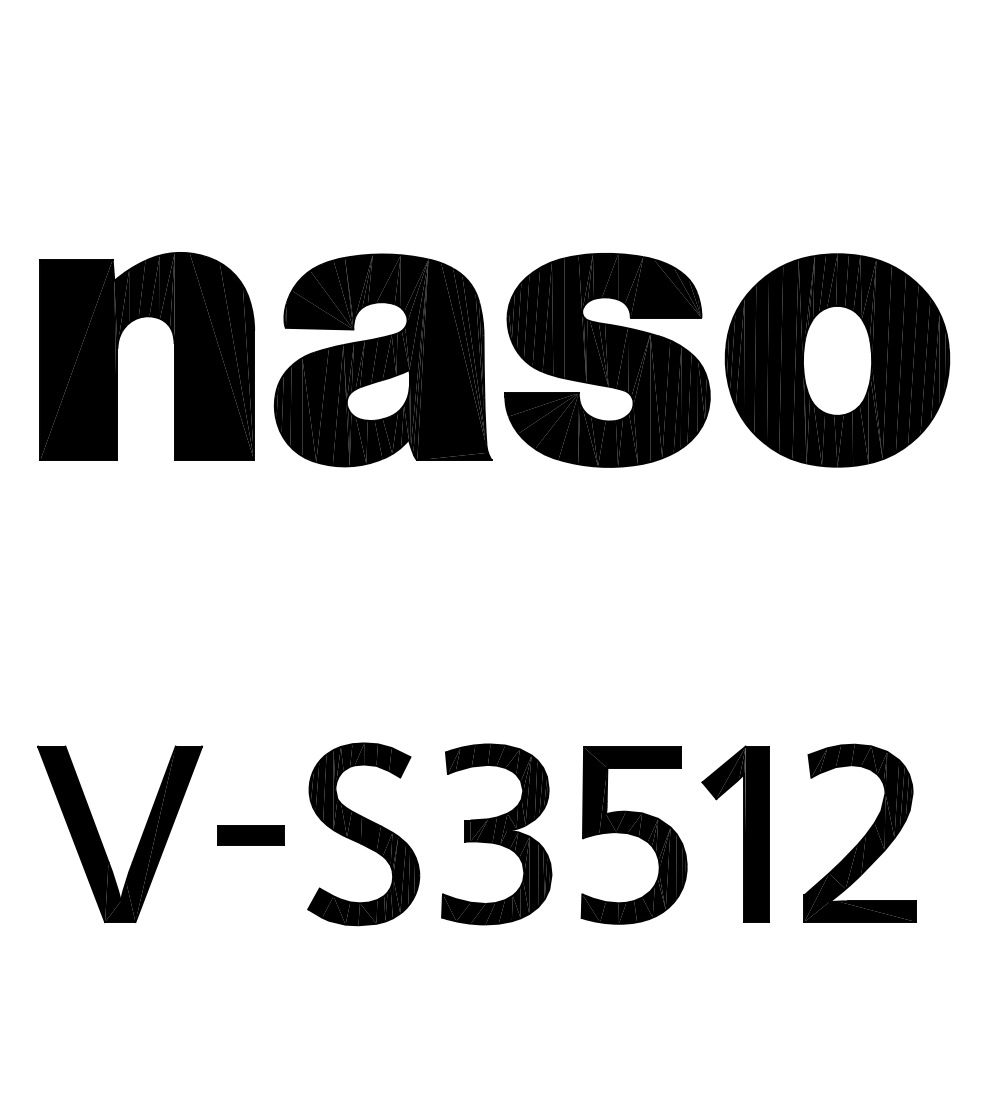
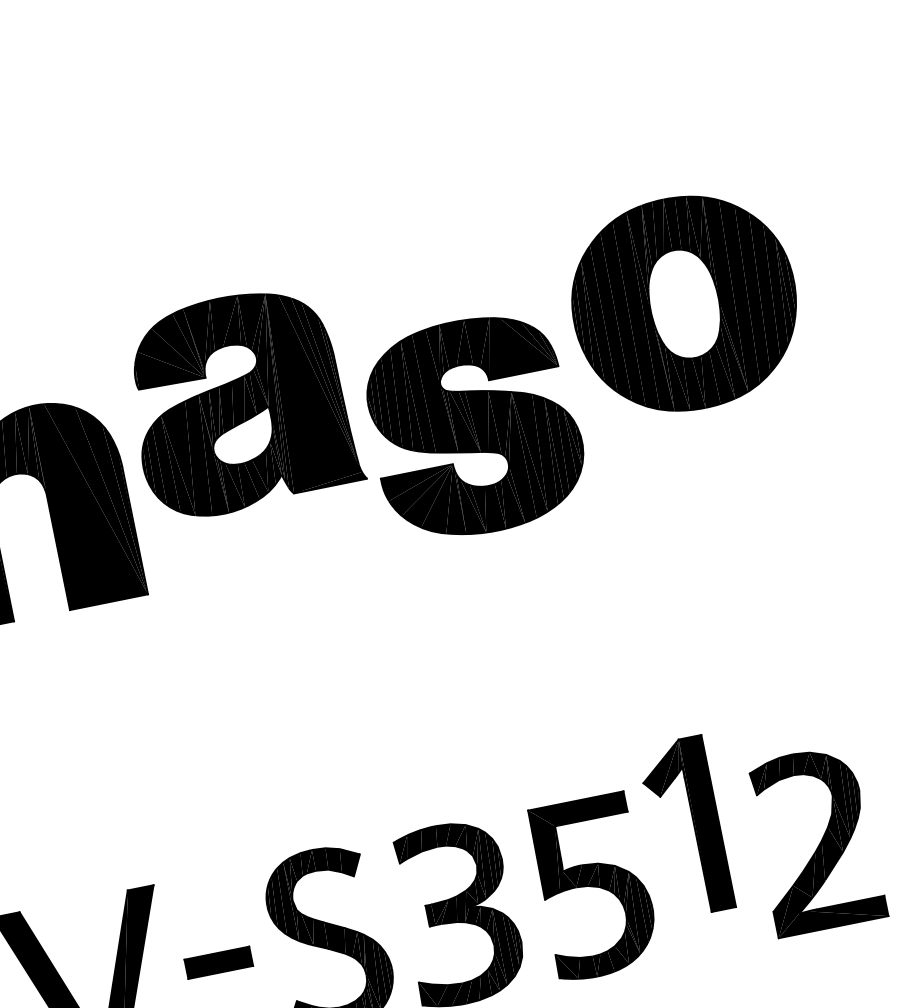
part: (382, 360) -> (240, 402), moved
part: (837, 360) -> (684, 303), moved
part: (743, 833) -> (693, 825), moved

